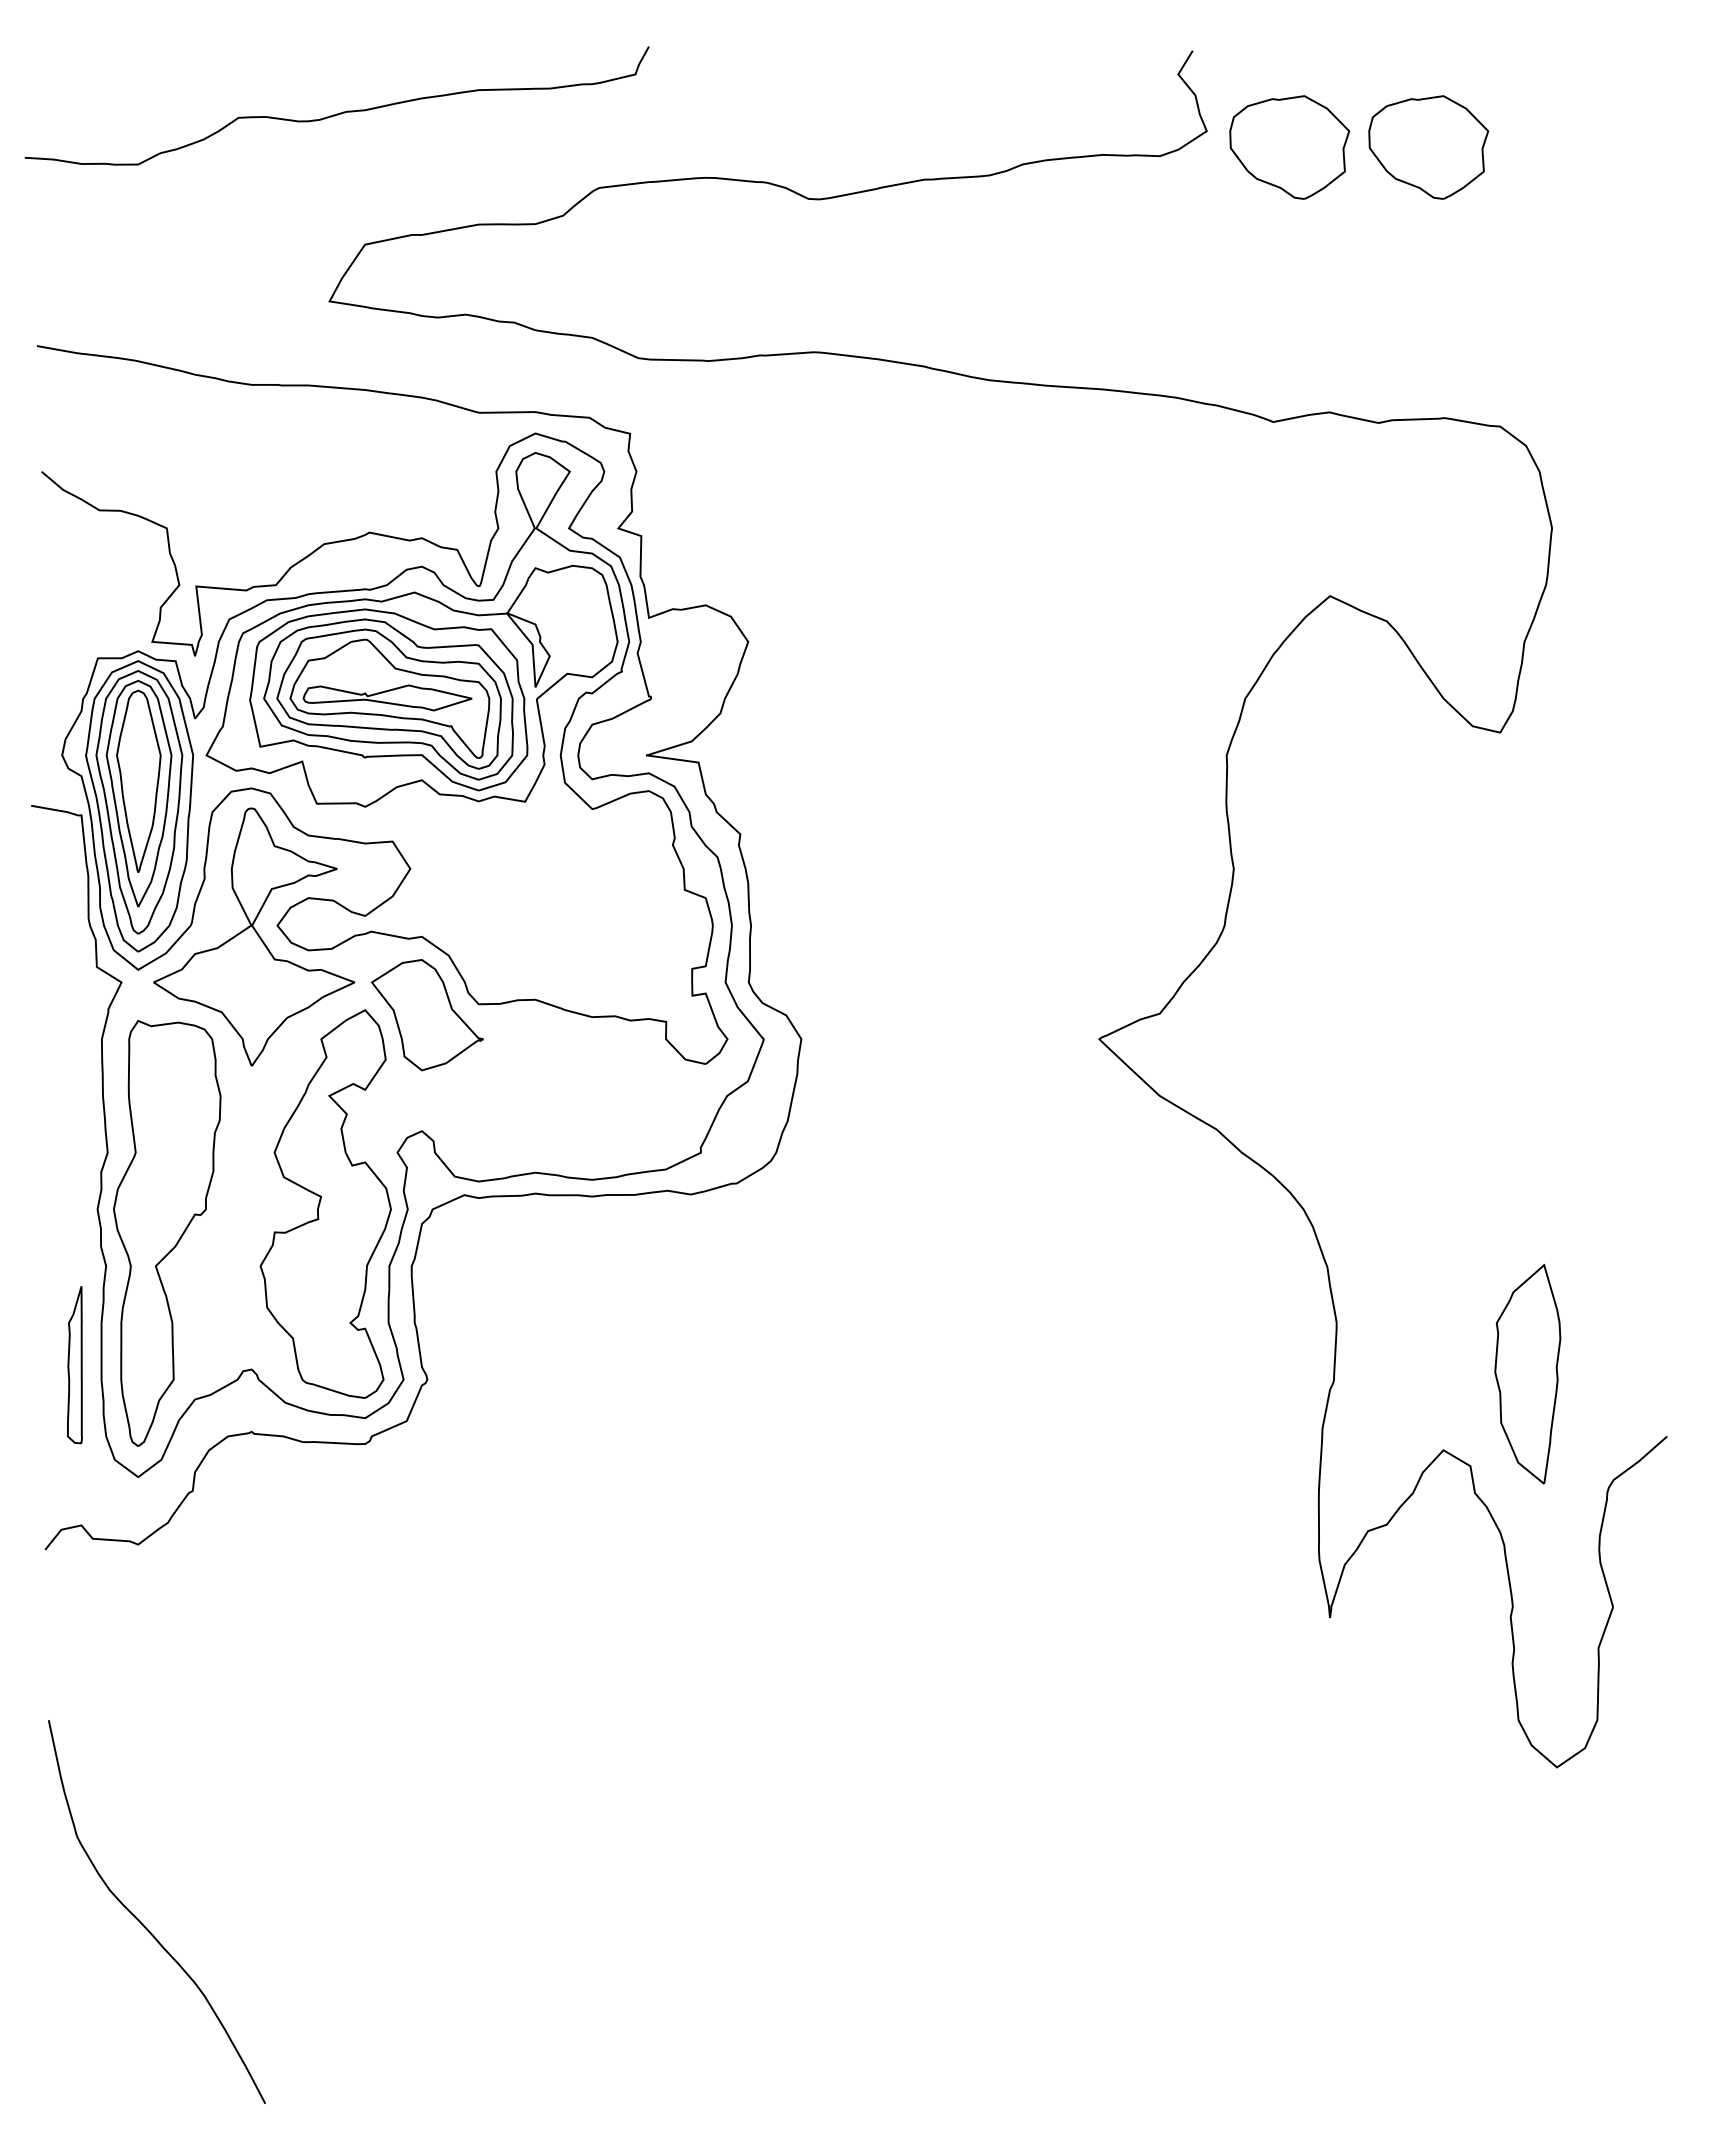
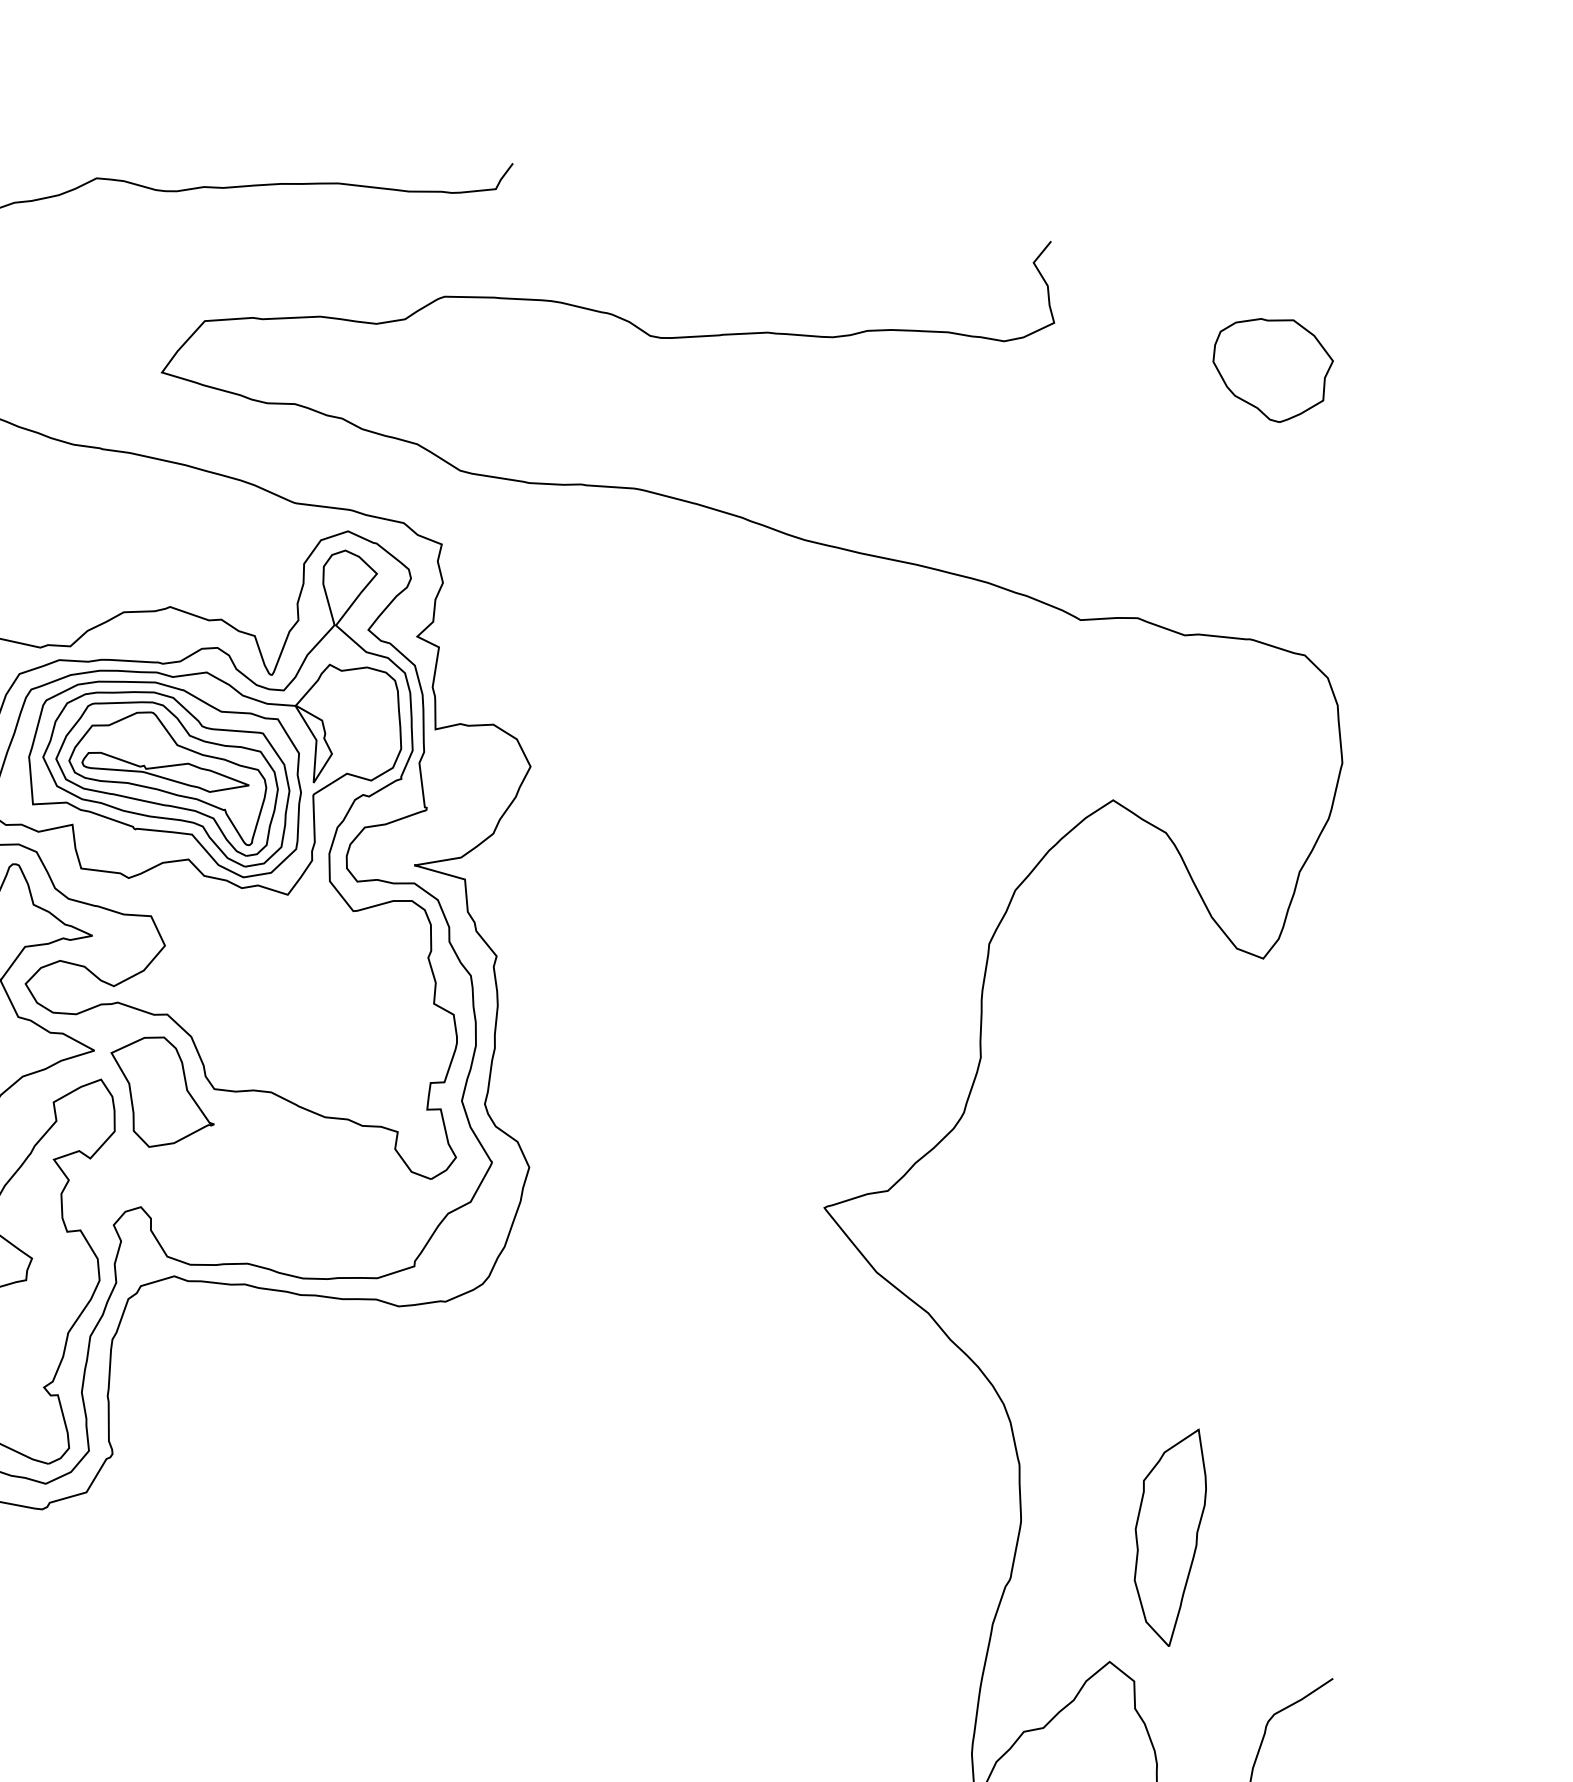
part: (1289, 147) -> (1133, 350), removed
part: (1527, 1374) -> (1167, 1535), moved

